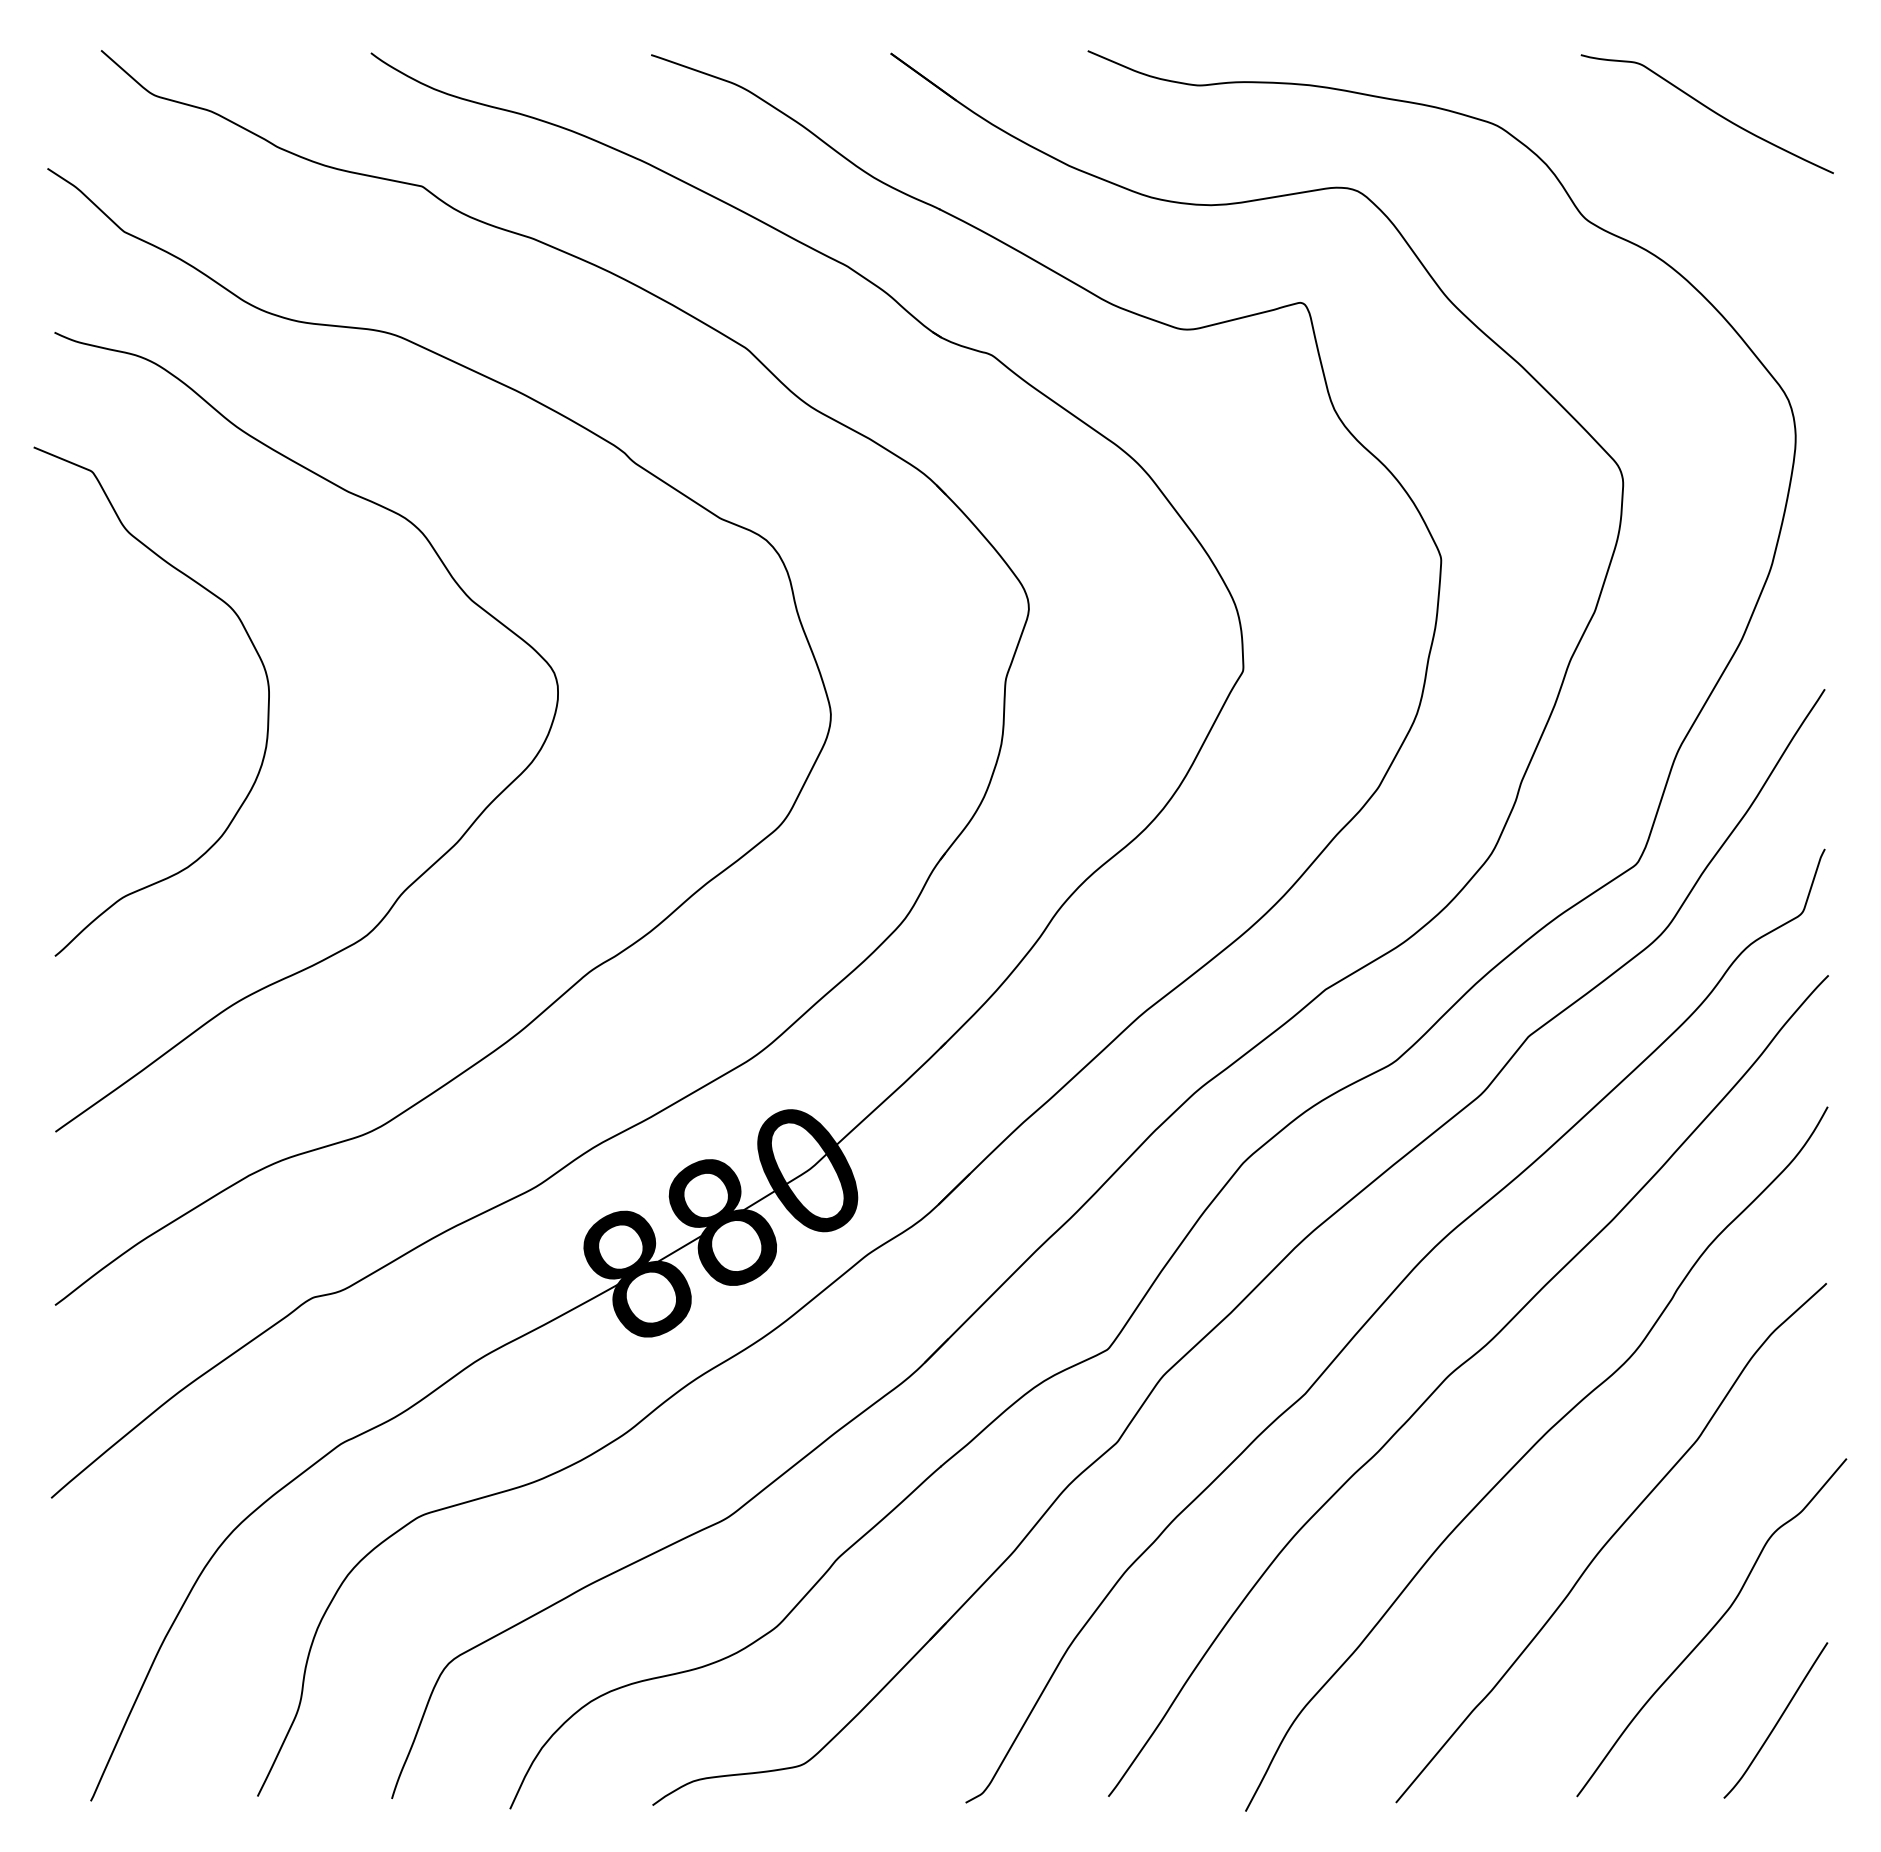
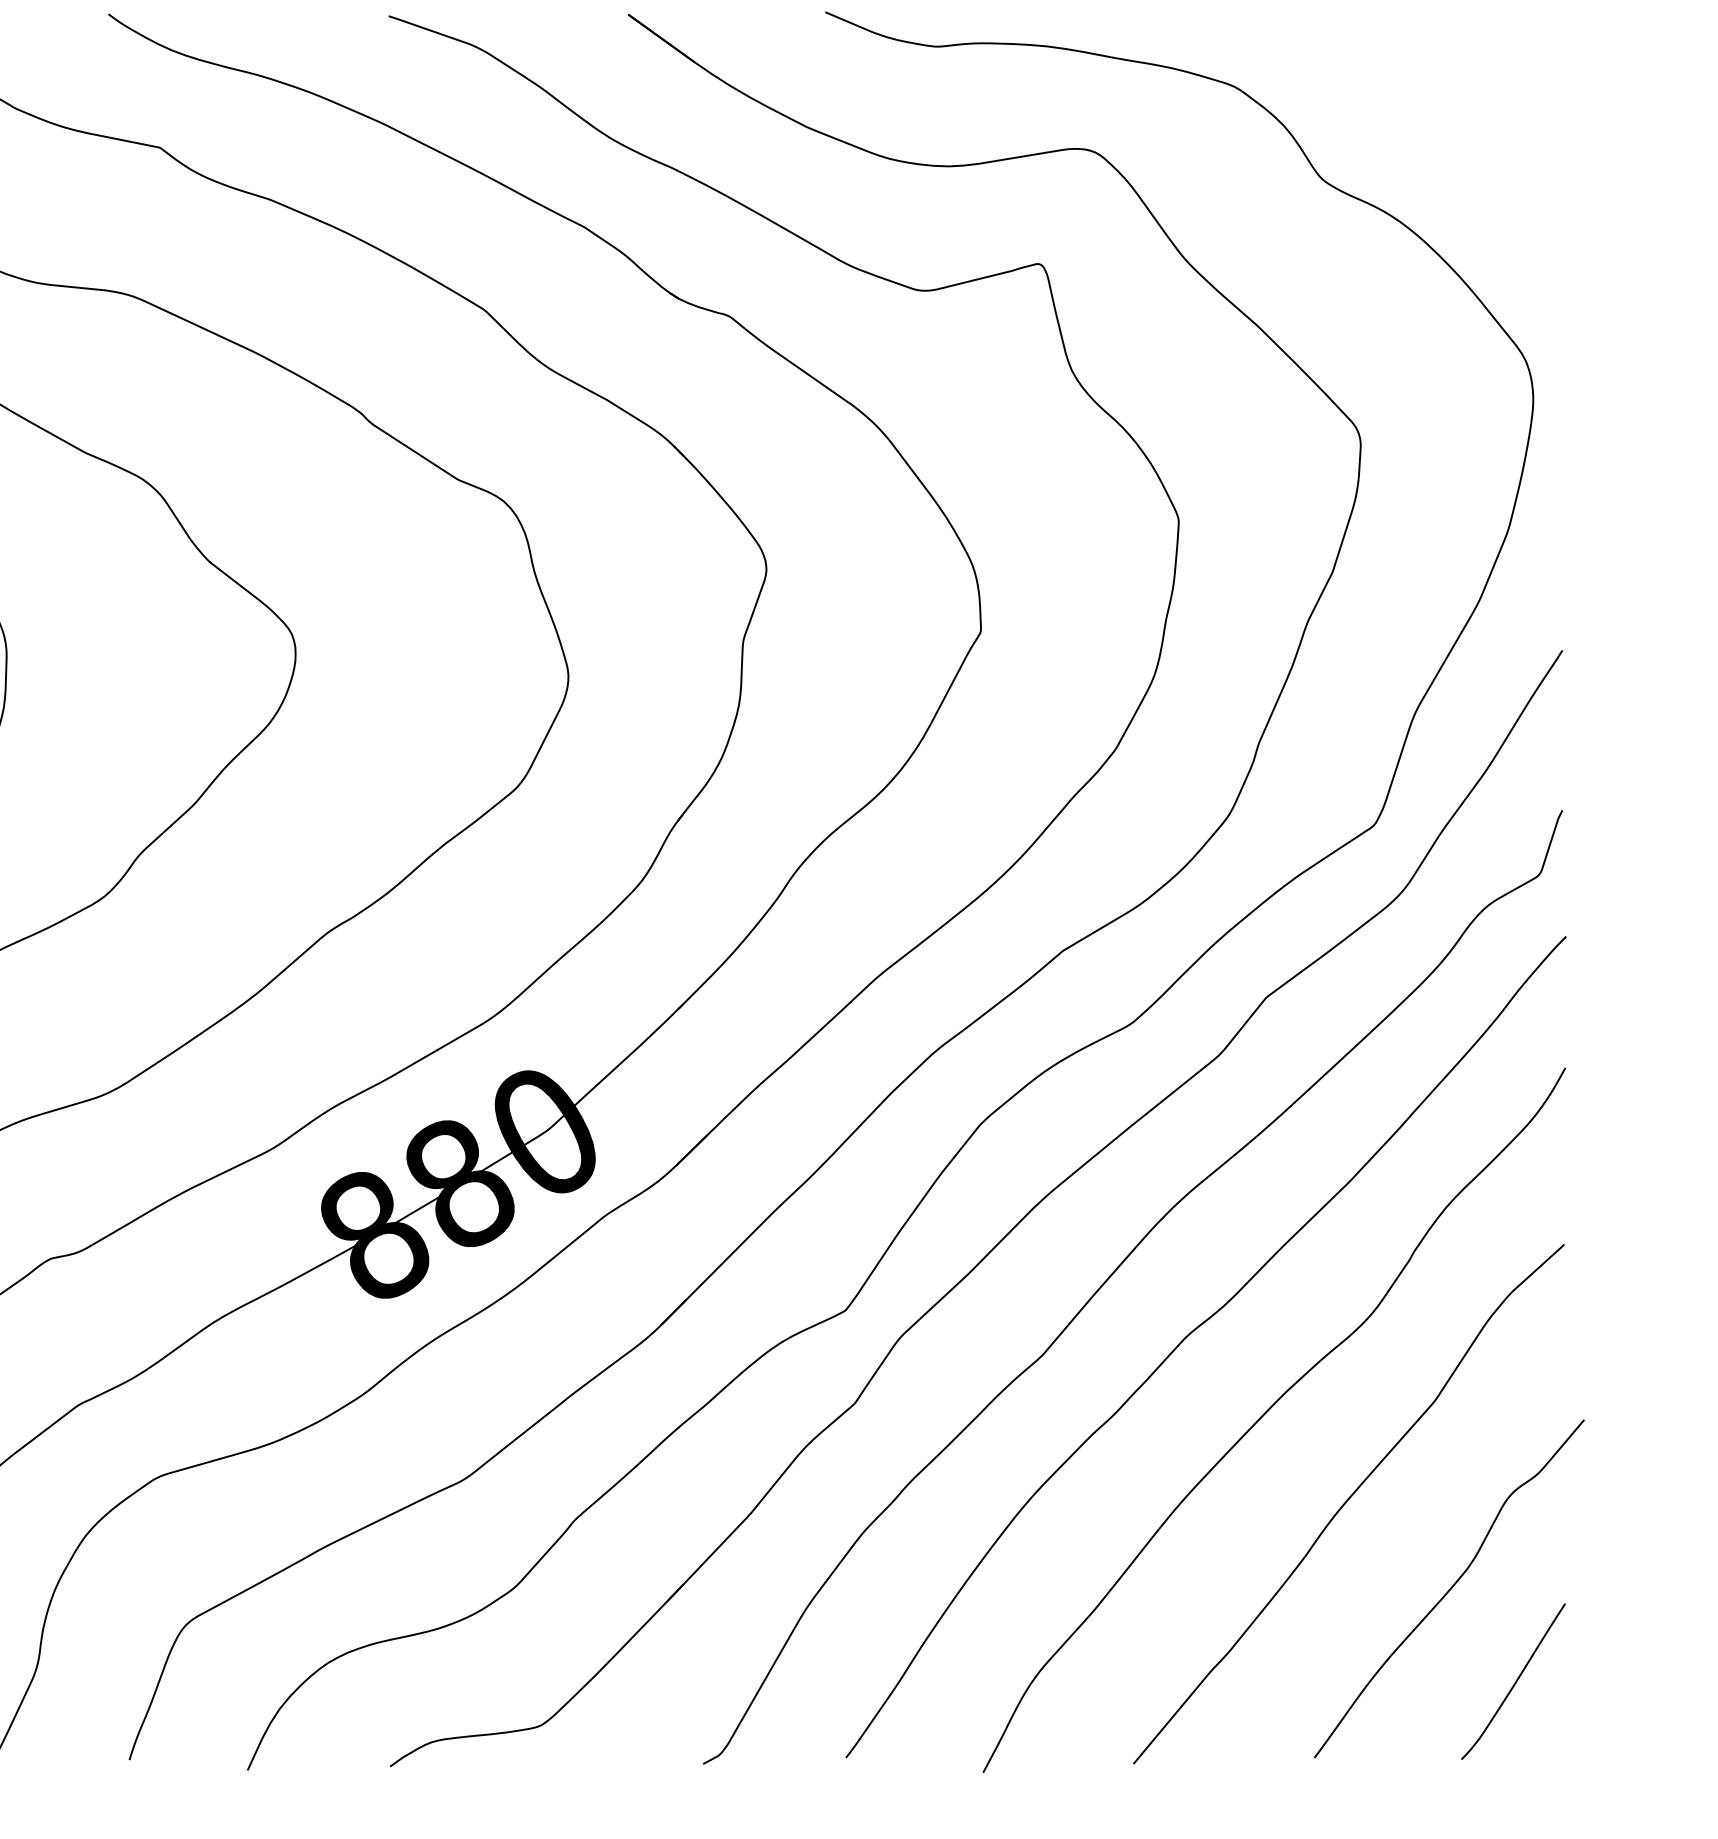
curve: (1708, 109) -> (1446, 70), removed

